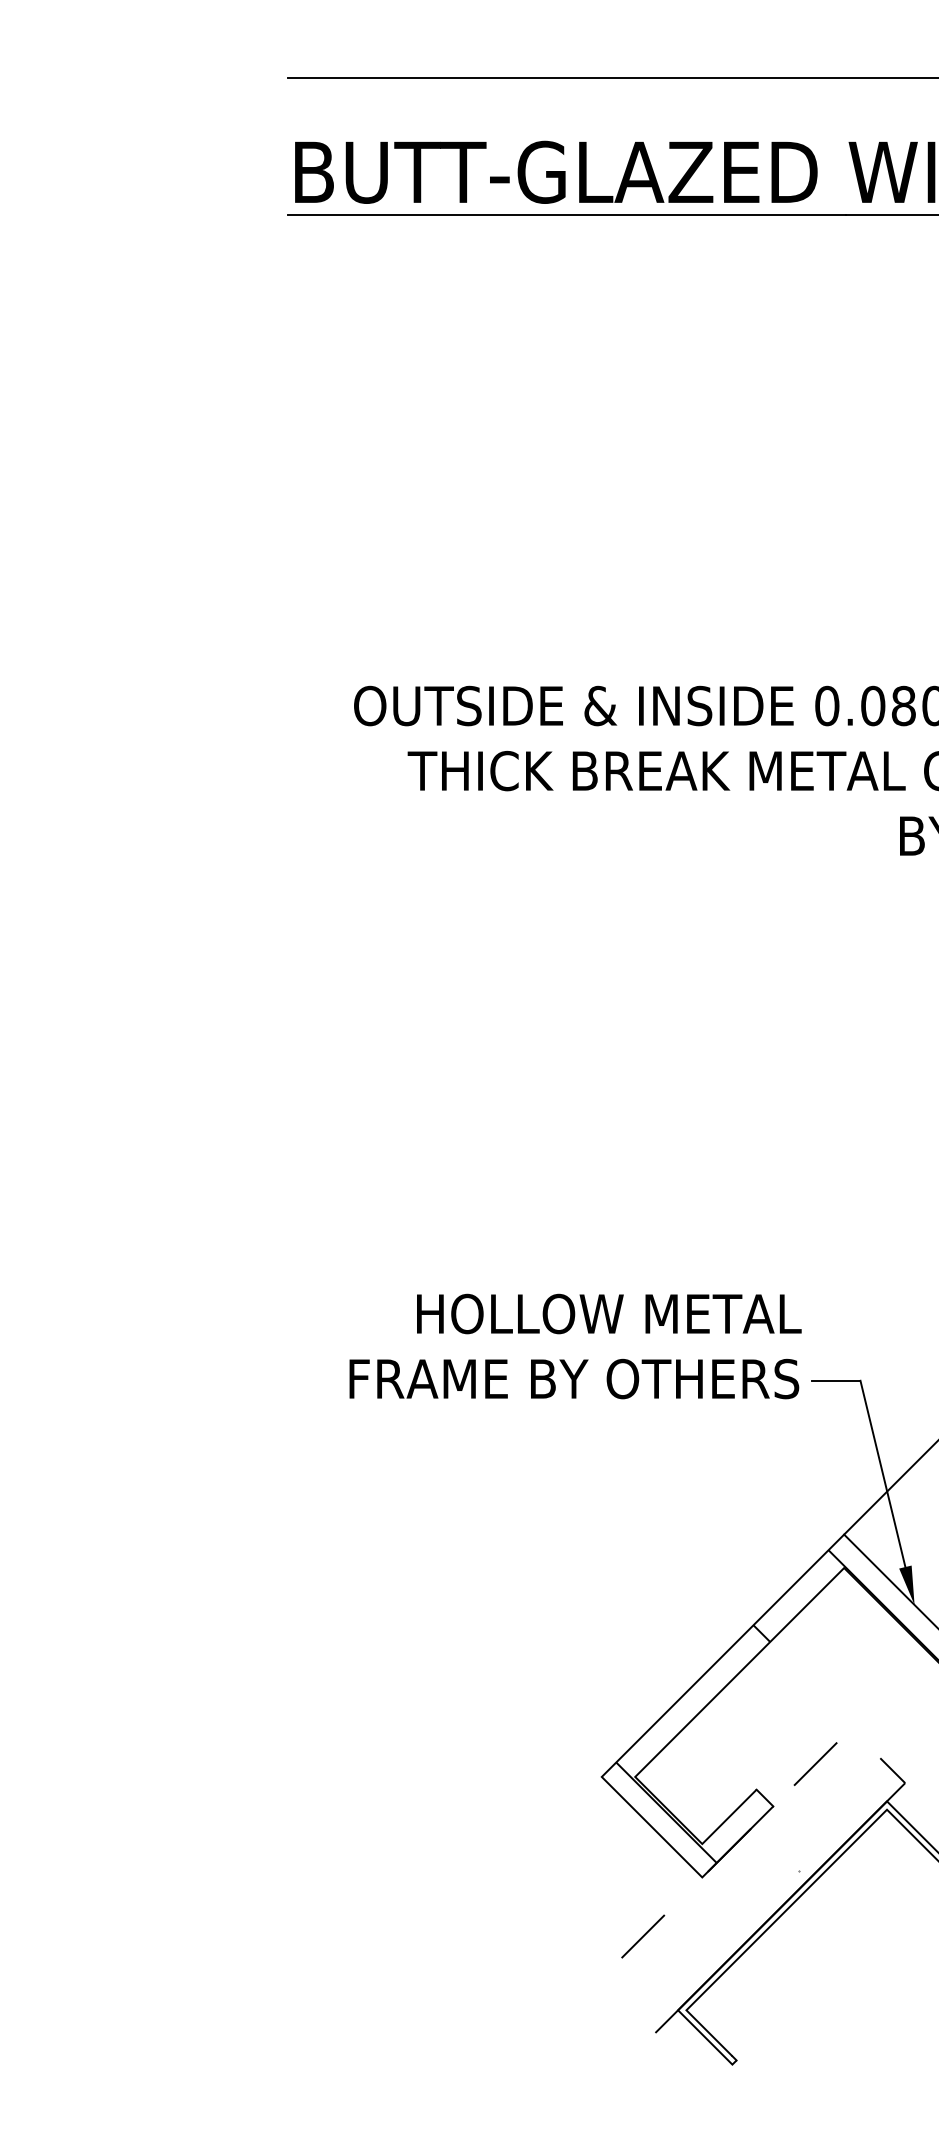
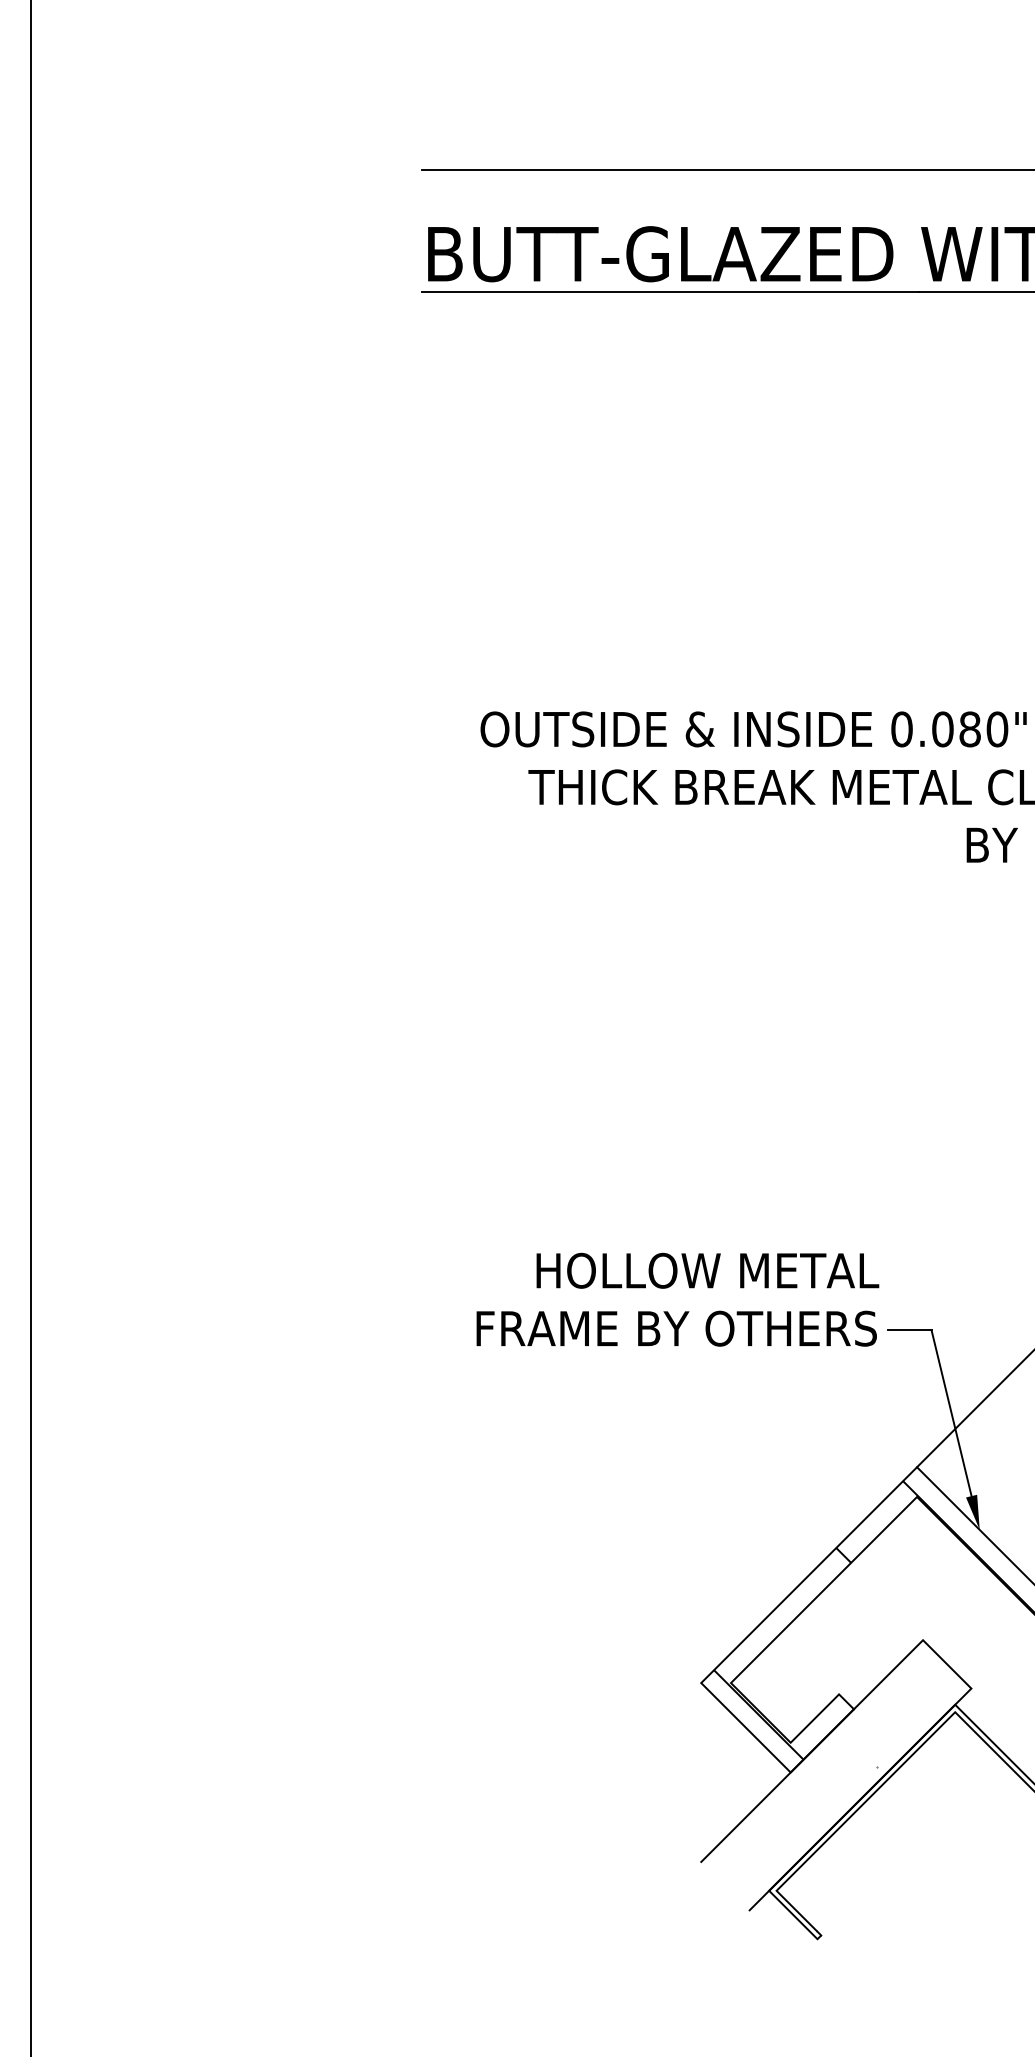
line: (762, 1816) -> (844, 1718), dashed -> solid

